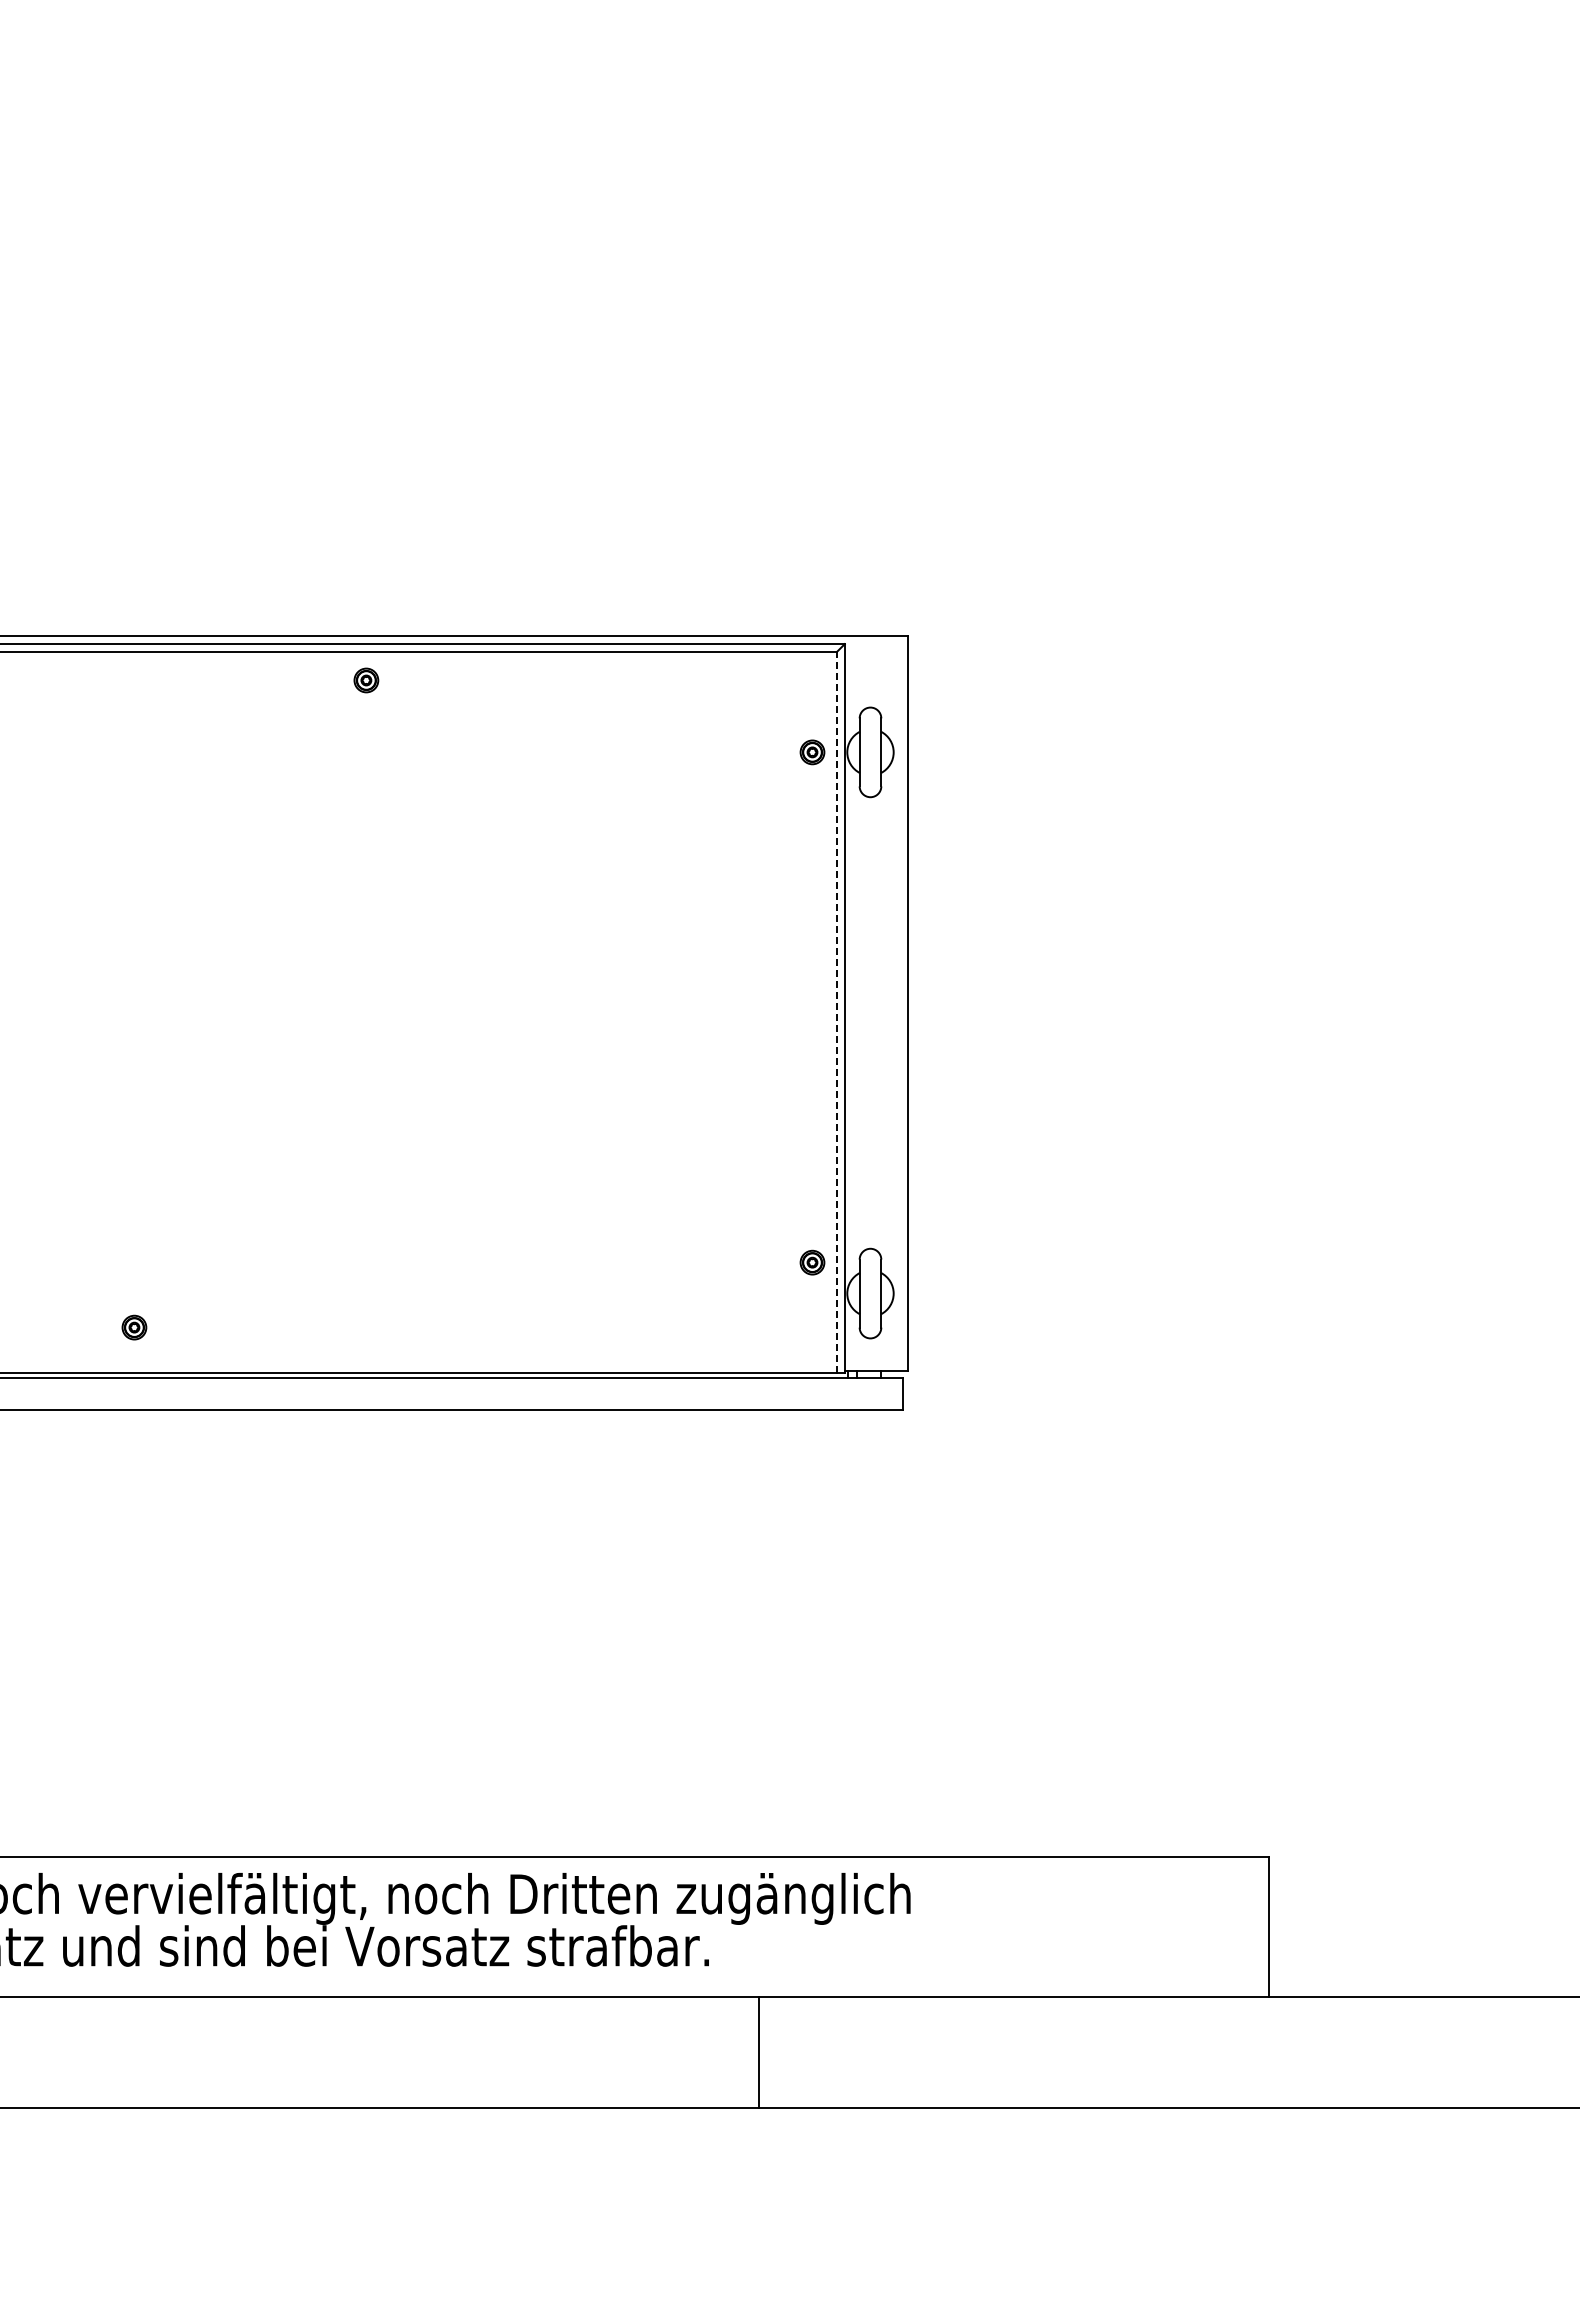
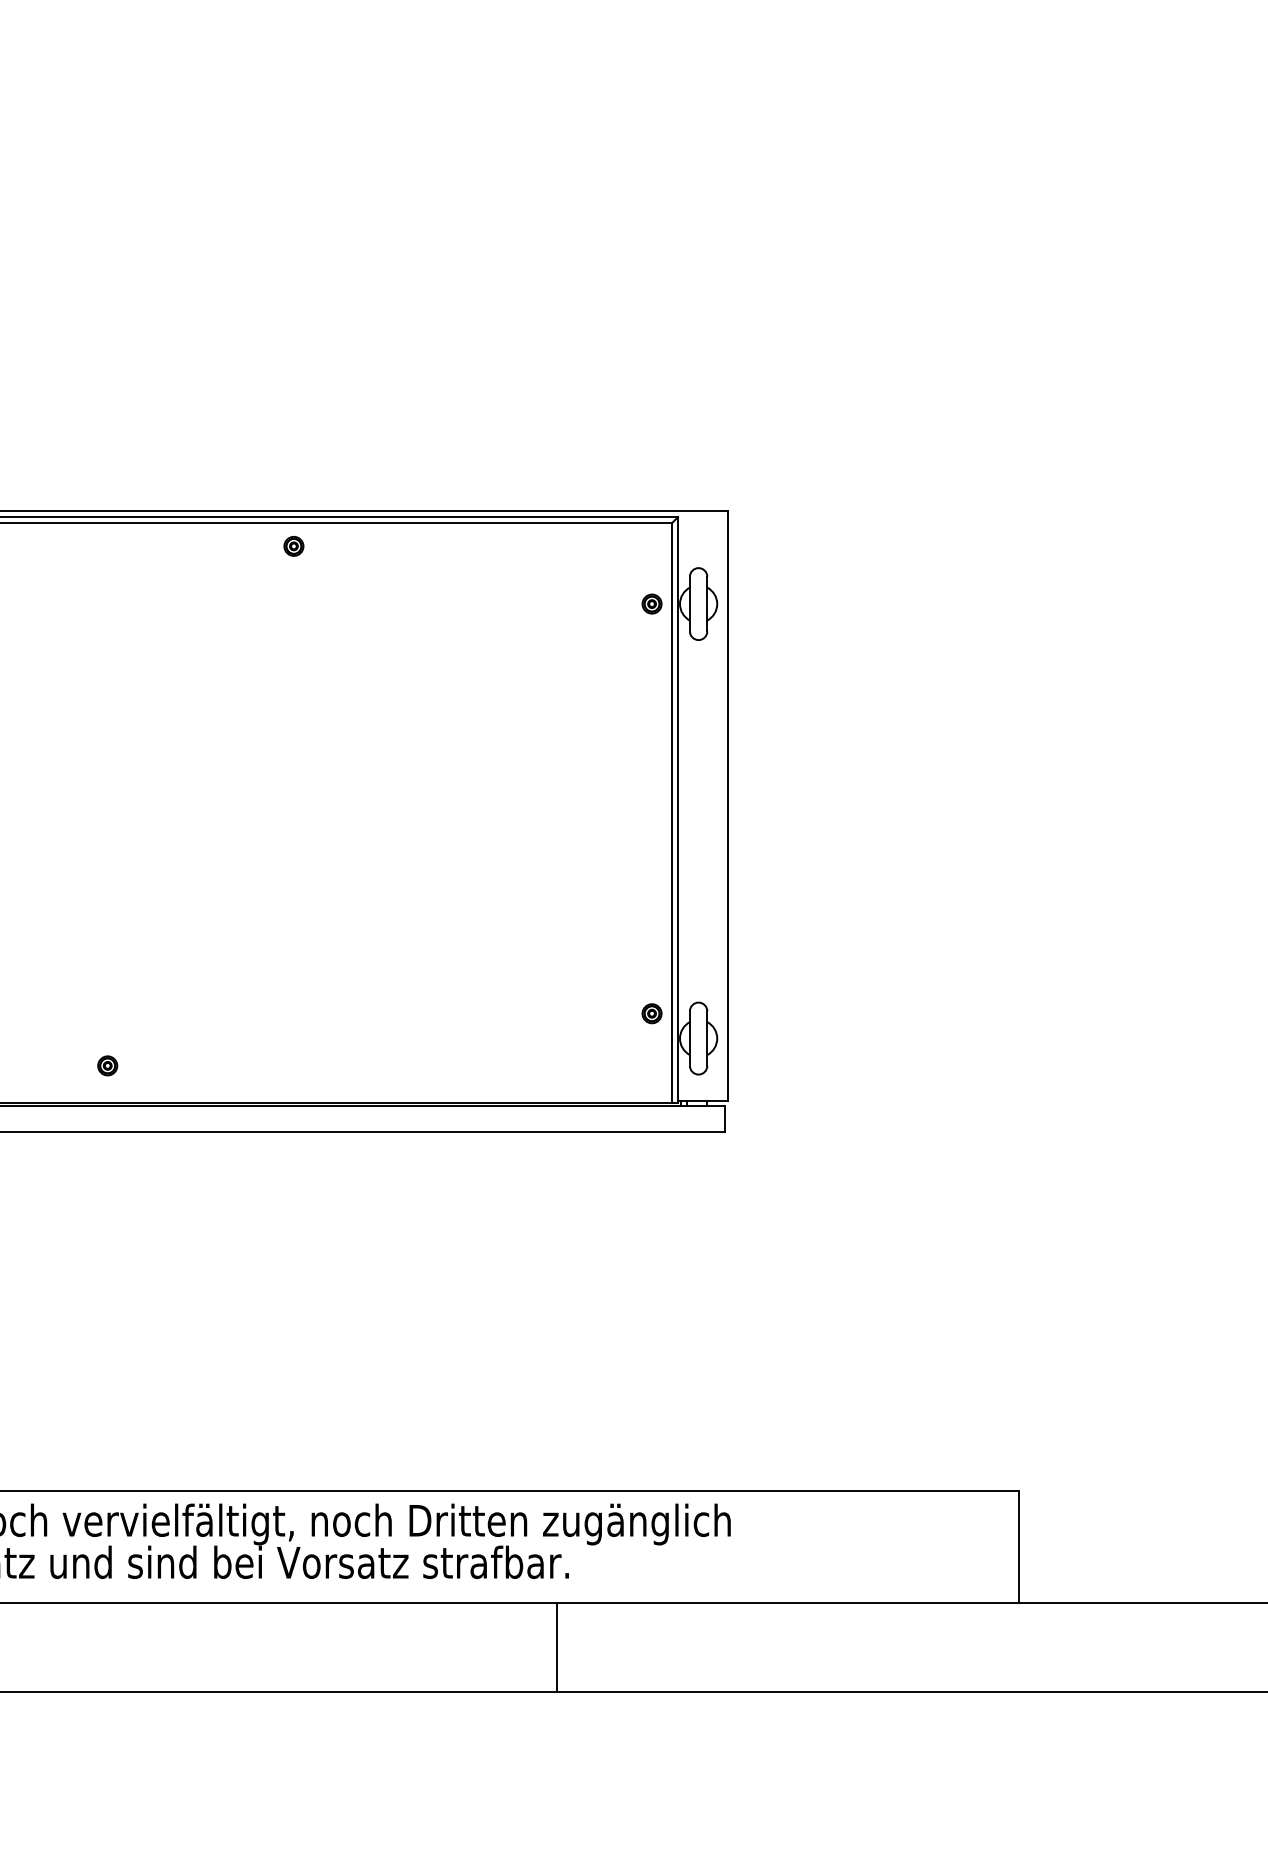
line: (837, 1012) -> (672, 812), dashed -> solid
line: (759, 2051) -> (557, 1647), moved

